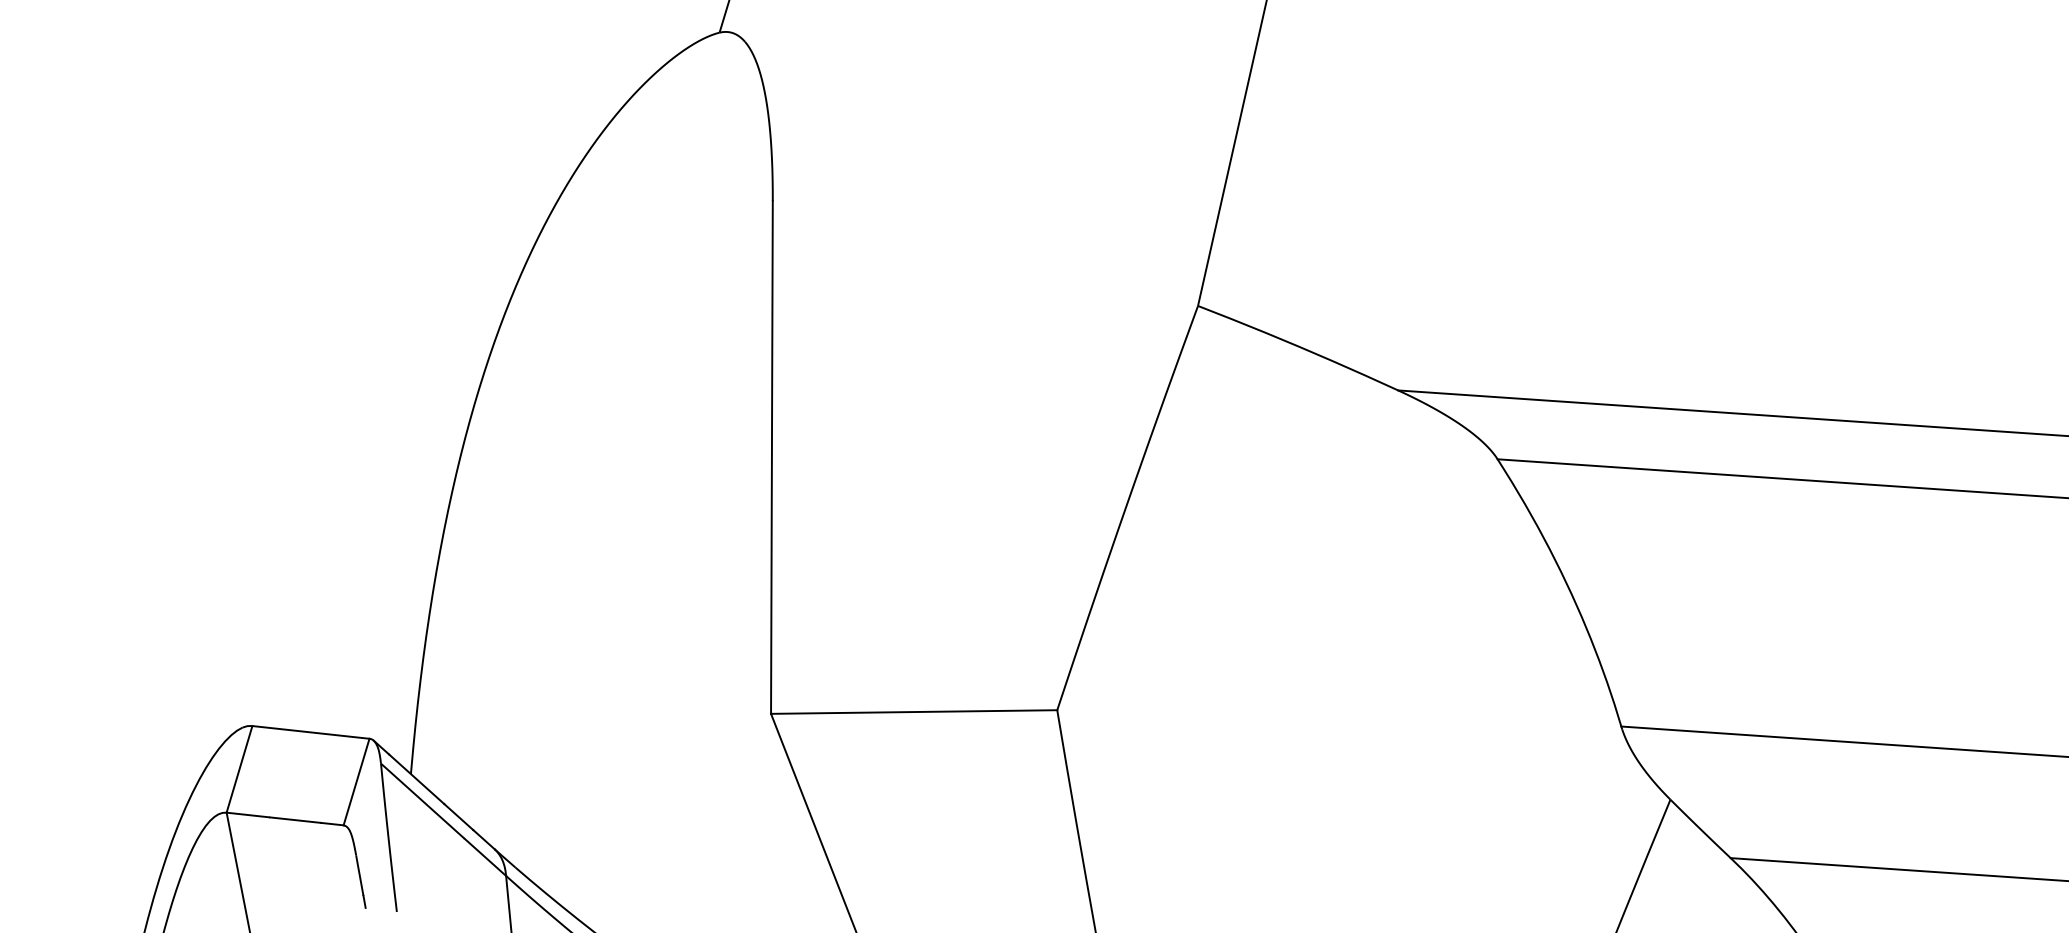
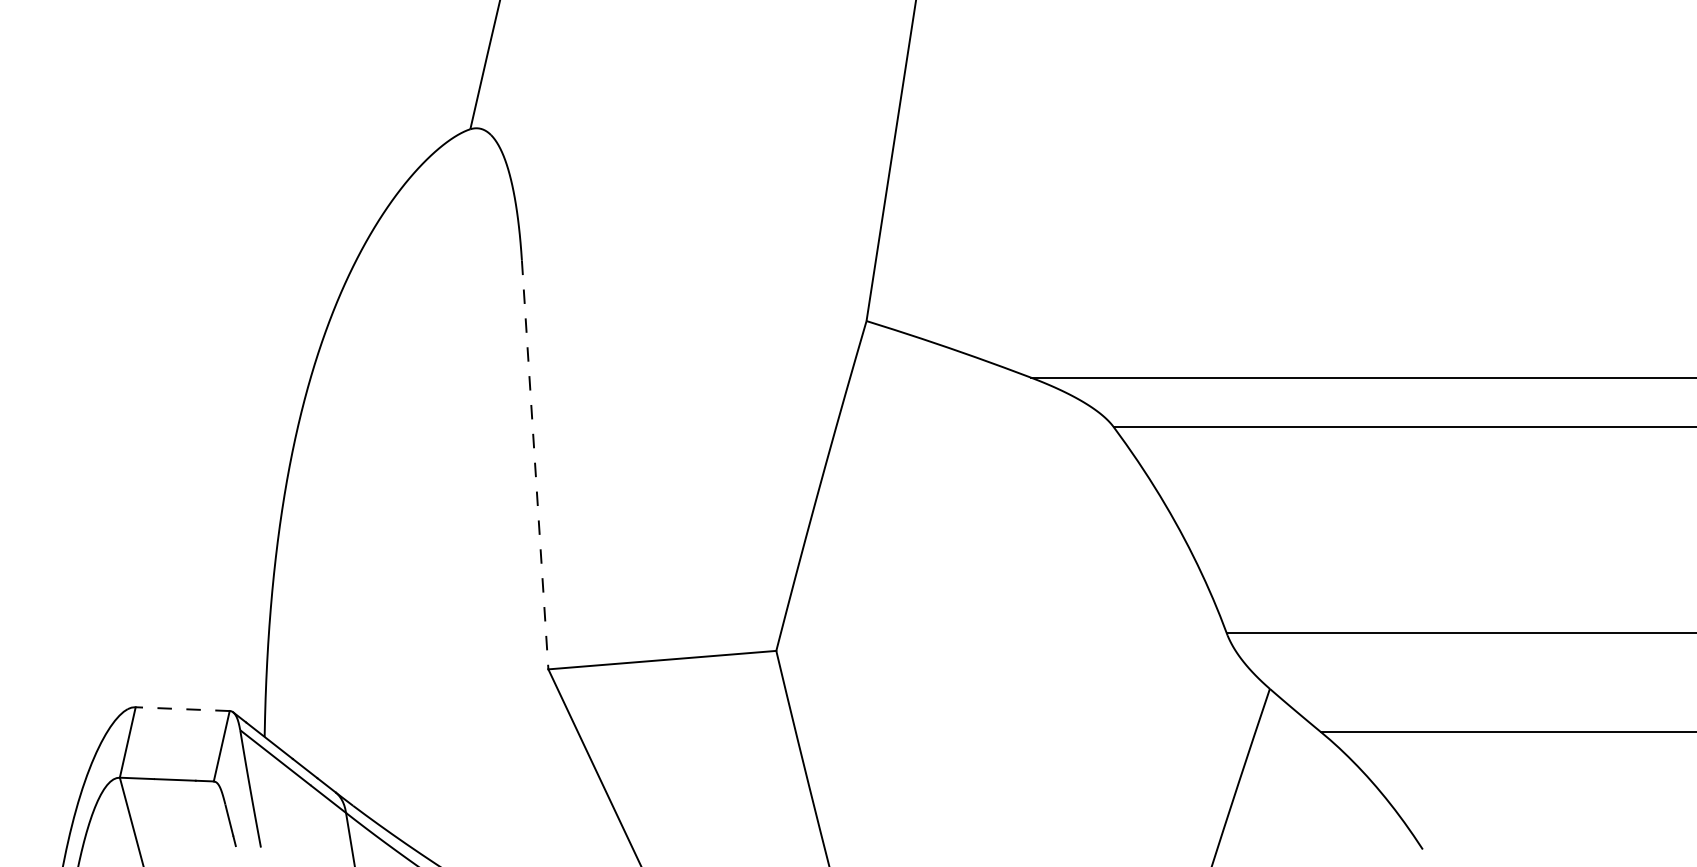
line: (772, 458) -> (535, 465), solid -> dashed
line: (310, 732) -> (182, 709), solid -> dashed

